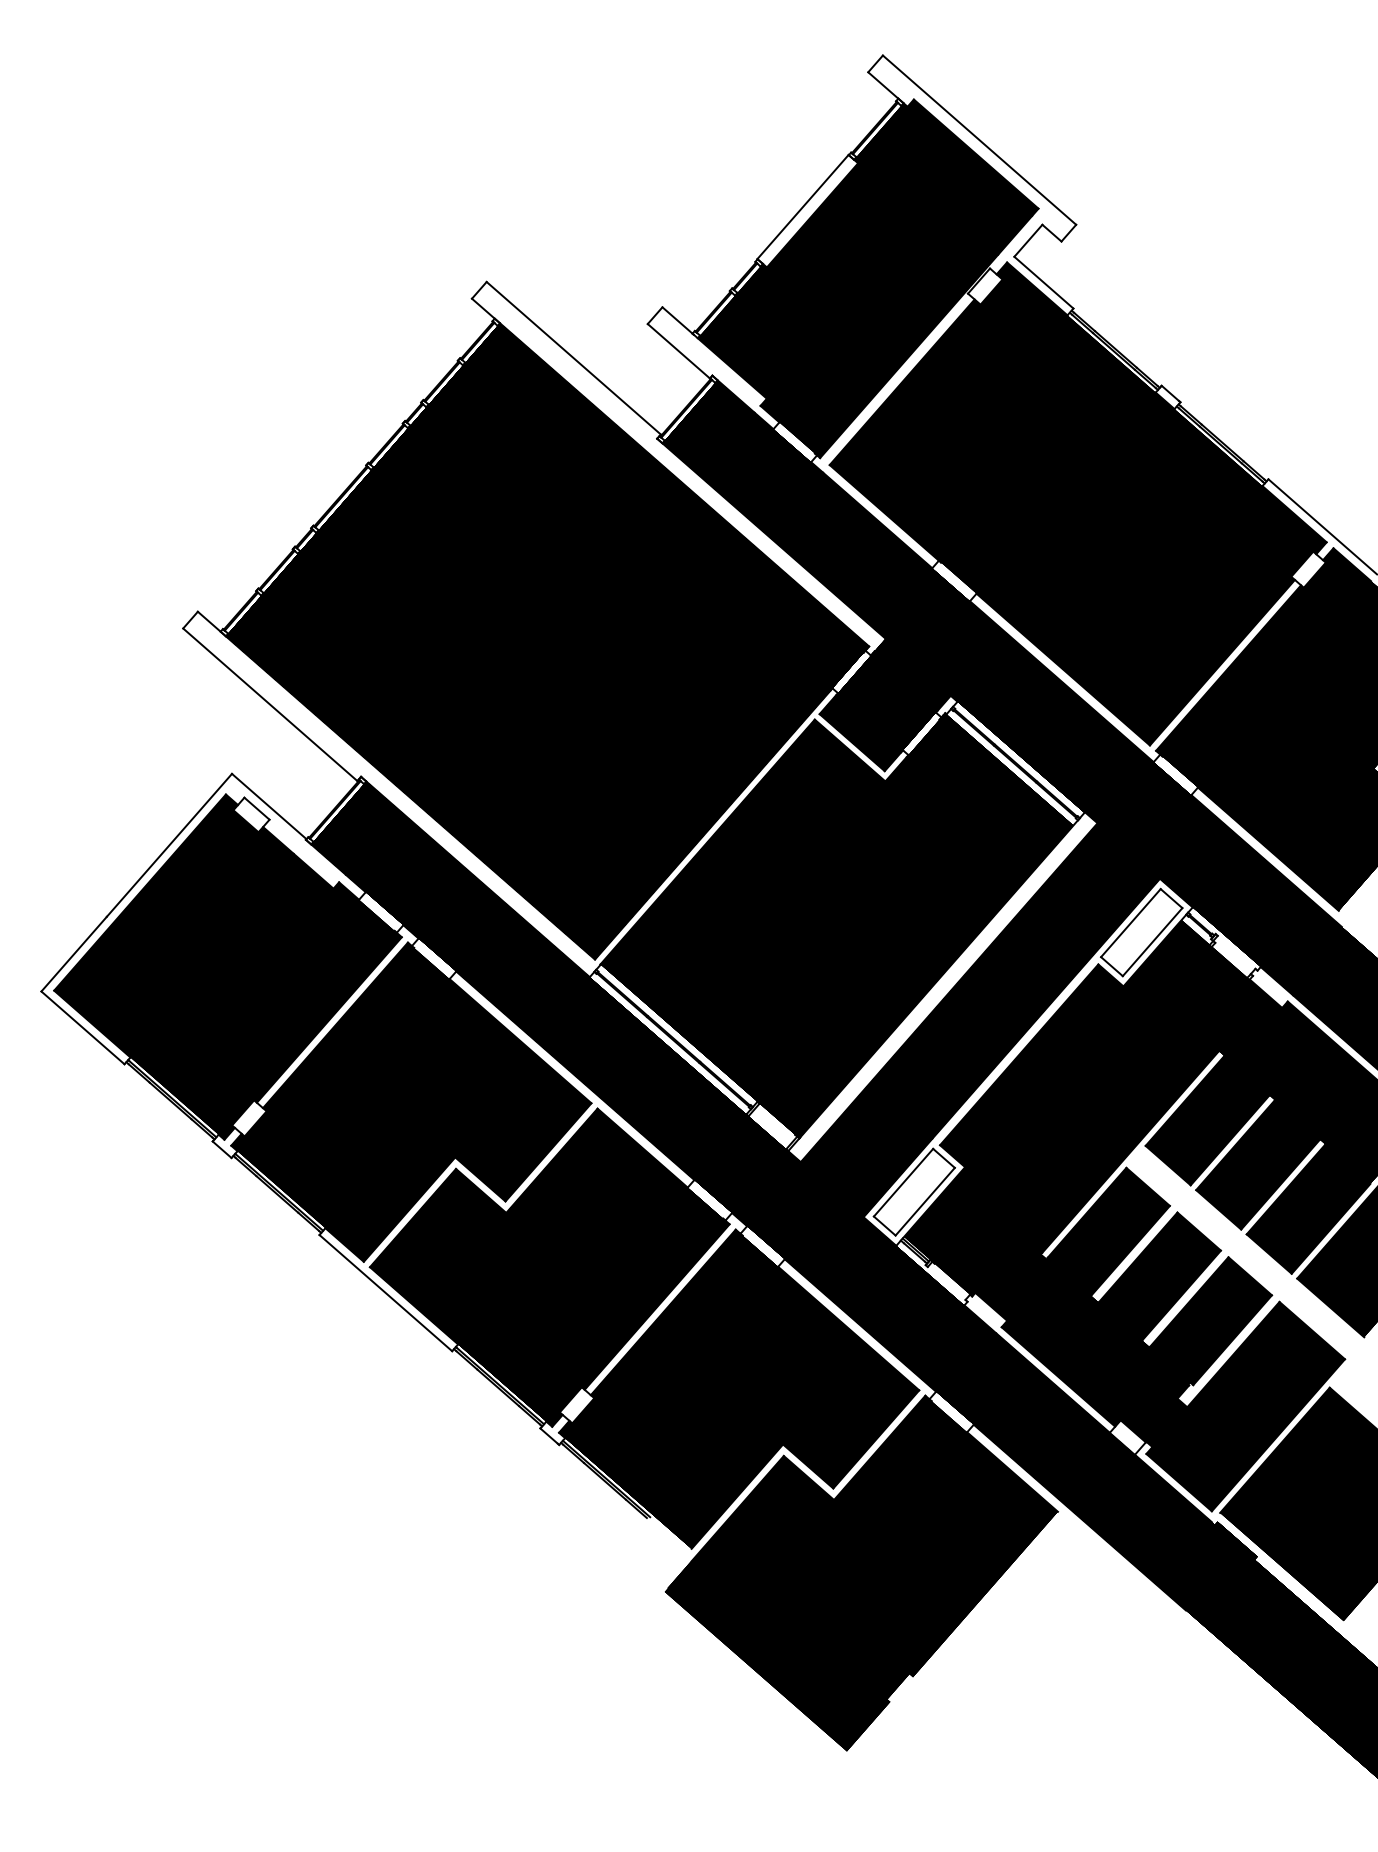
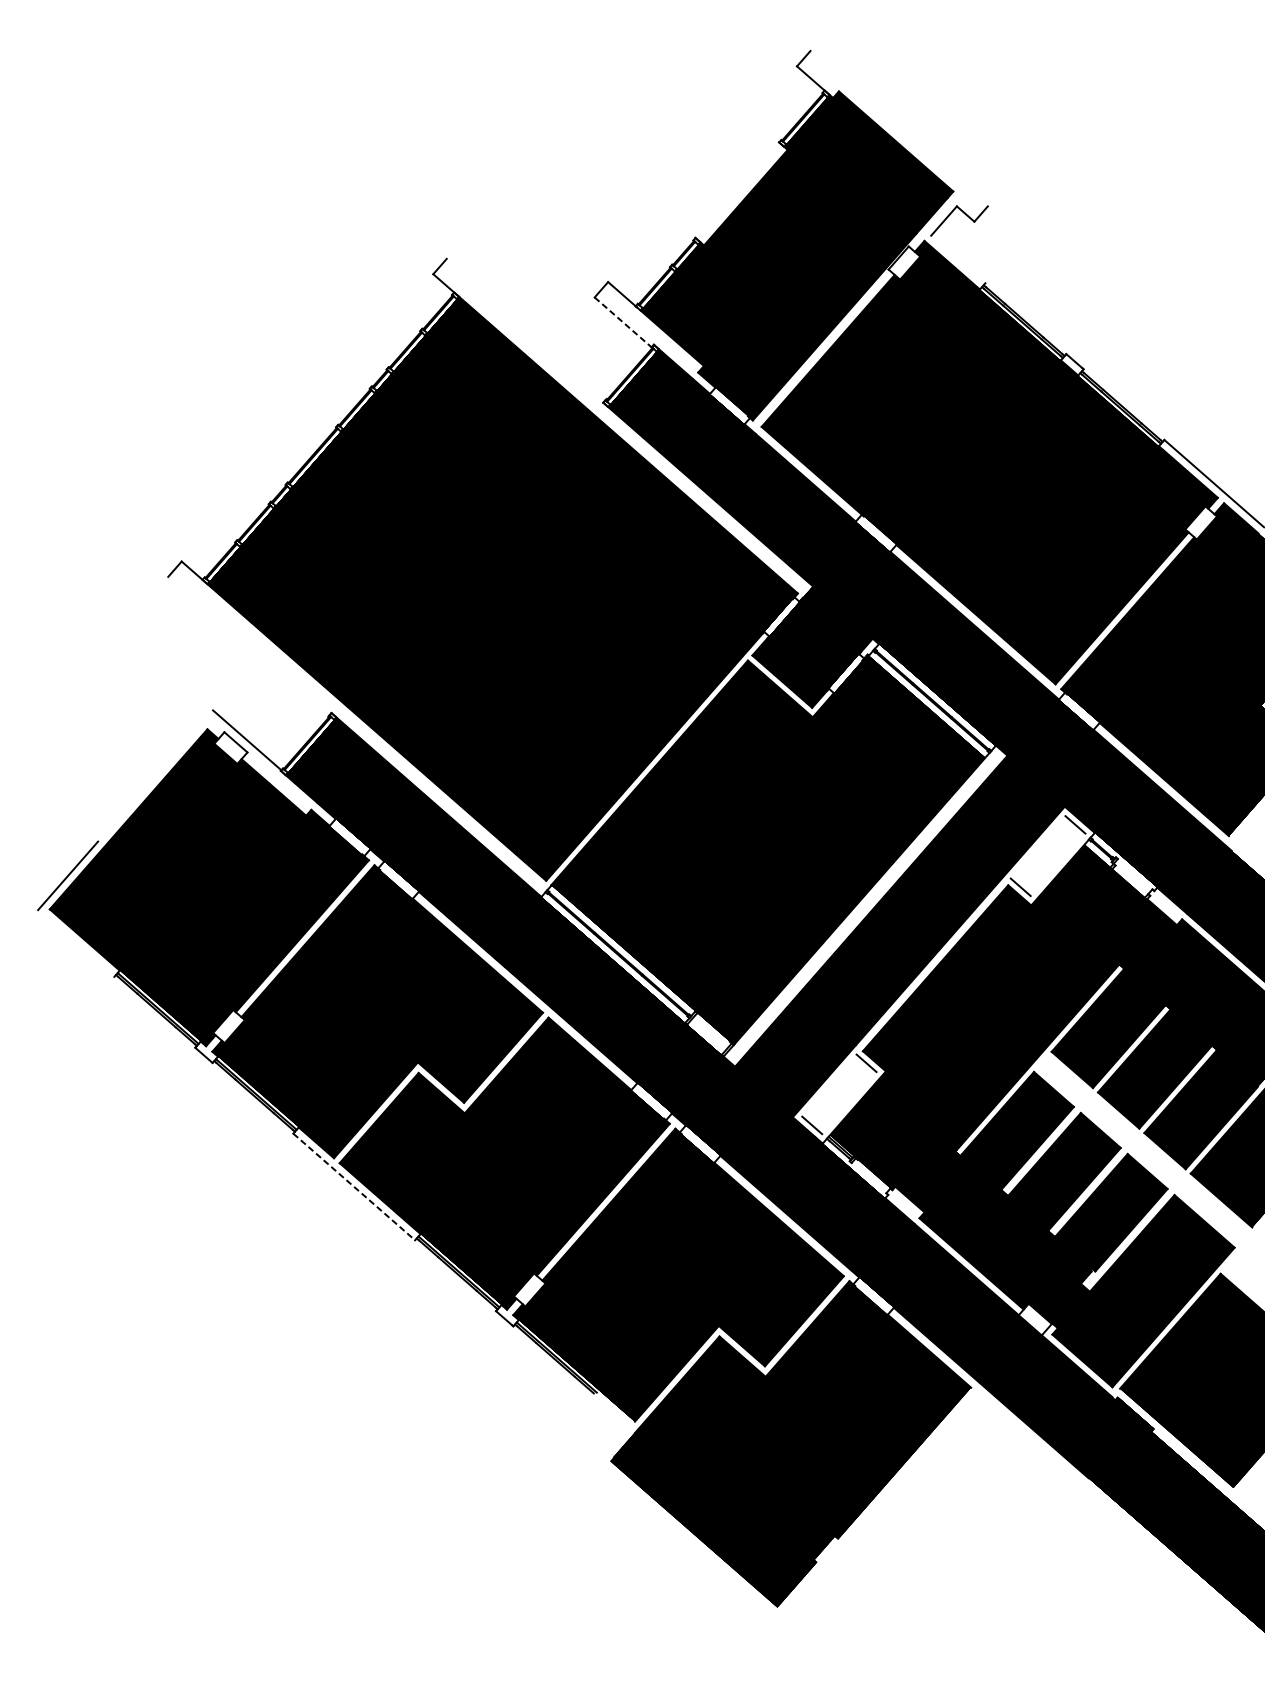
line: (979, 139) -> (899, 128), removed
line: (802, 206) -> (736, 189), removed
line: (1043, 282) -> (957, 259), removed
line: (679, 351) -> (623, 322), solid -> dashed
line: (573, 357) -> (526, 328), removed
line: (270, 704) -> (248, 646), removed
line: (169, 844) -> (155, 775), removed
line: (1130, 923) -> (1037, 847), removed
line: (1152, 942) -> (1057, 865), removed
line: (82, 1027) -> (75, 943), removed
line: (903, 1182) -> (829, 1085), removed
line: (924, 1201) -> (848, 1102), removed
line: (386, 1293) -> (354, 1187), solid -> dashed

